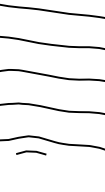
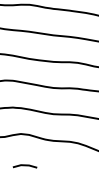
line: (30, 153) -> (24, 166), moved

